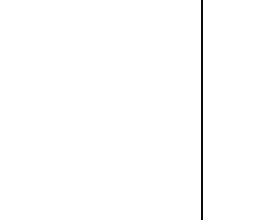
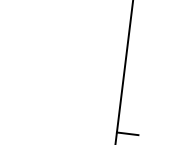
line: (215, 206) -> (127, 133), added

